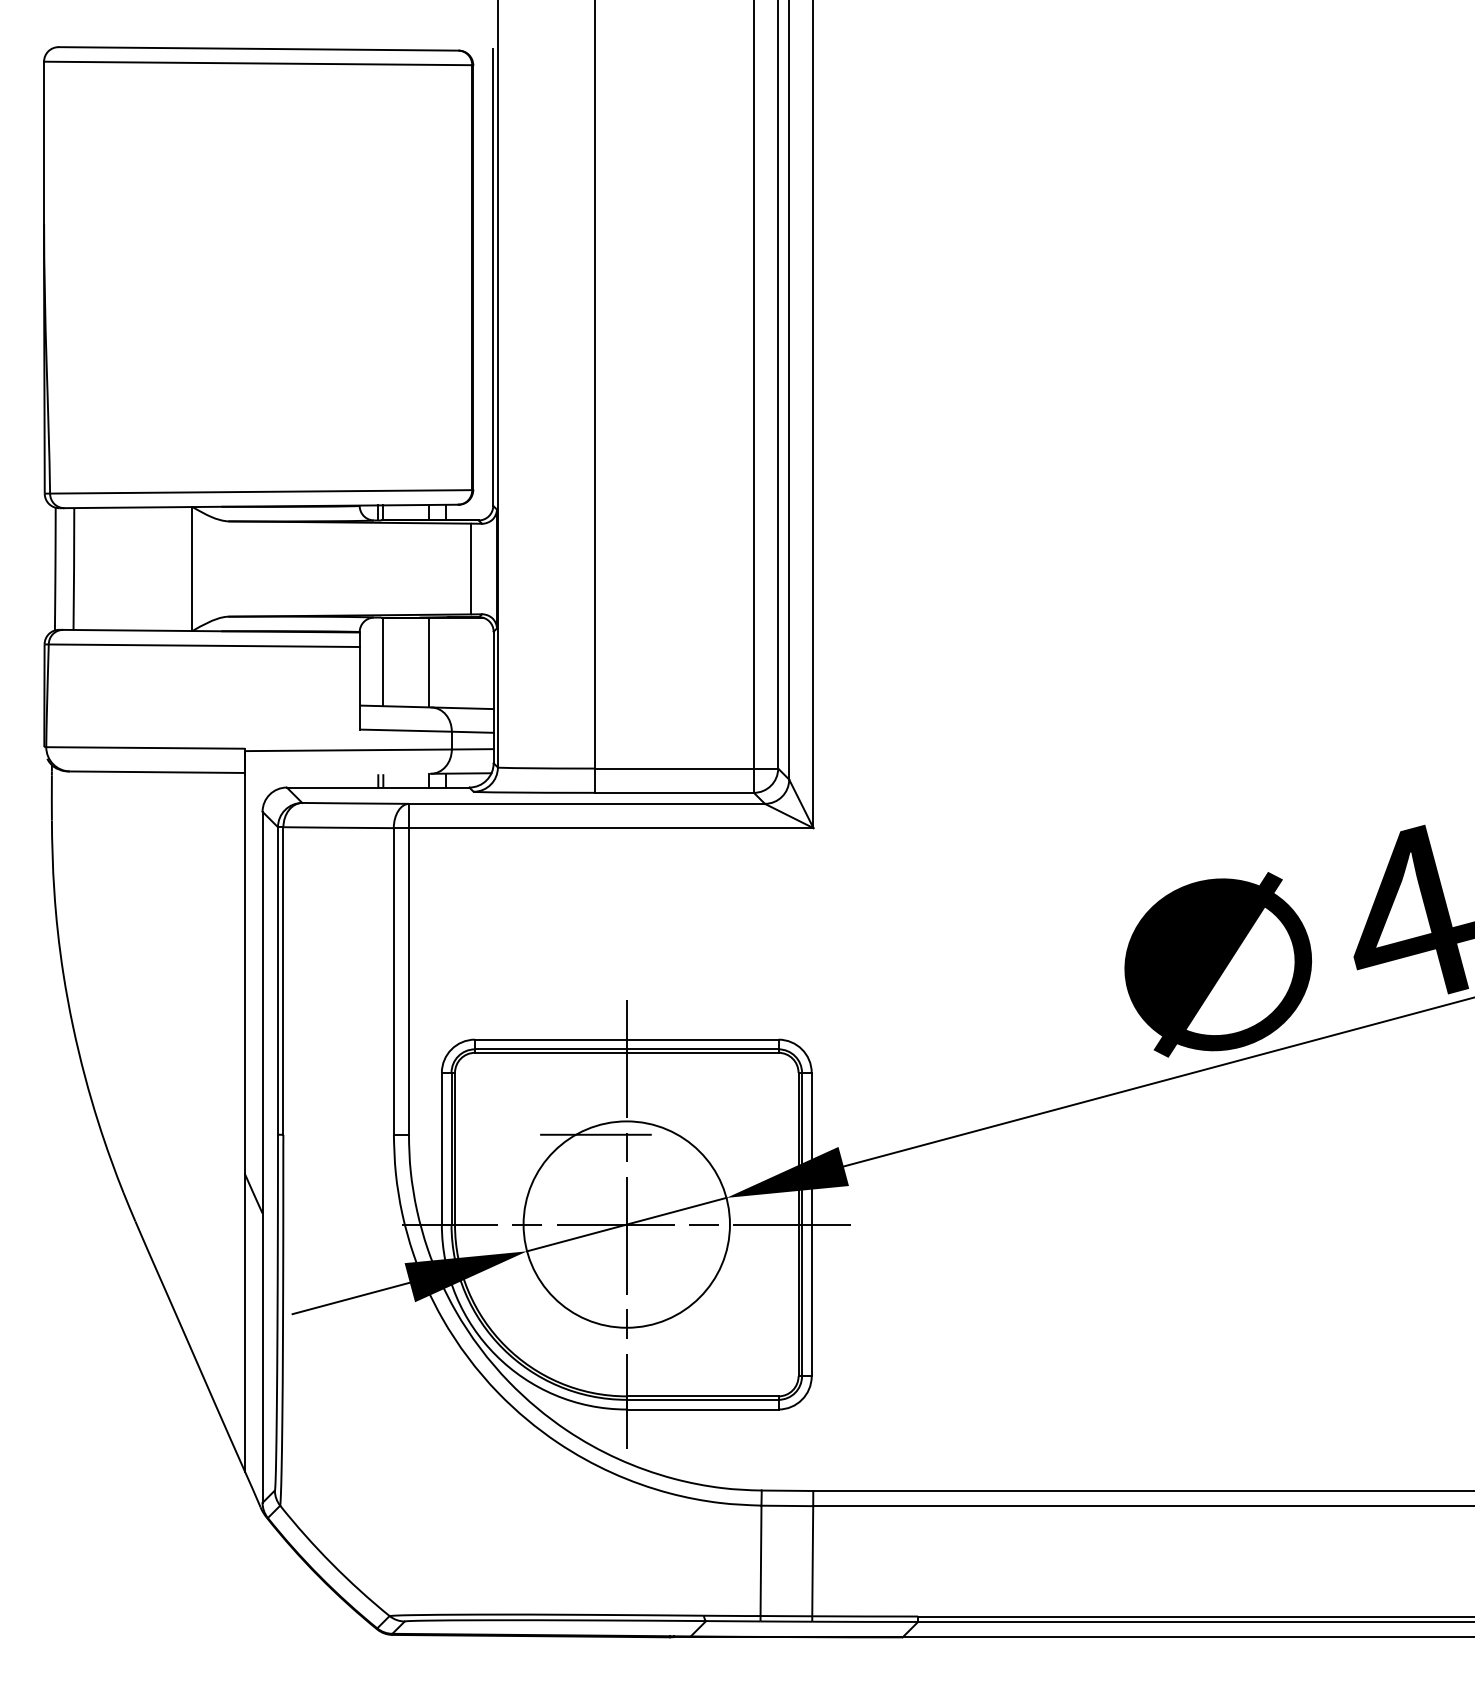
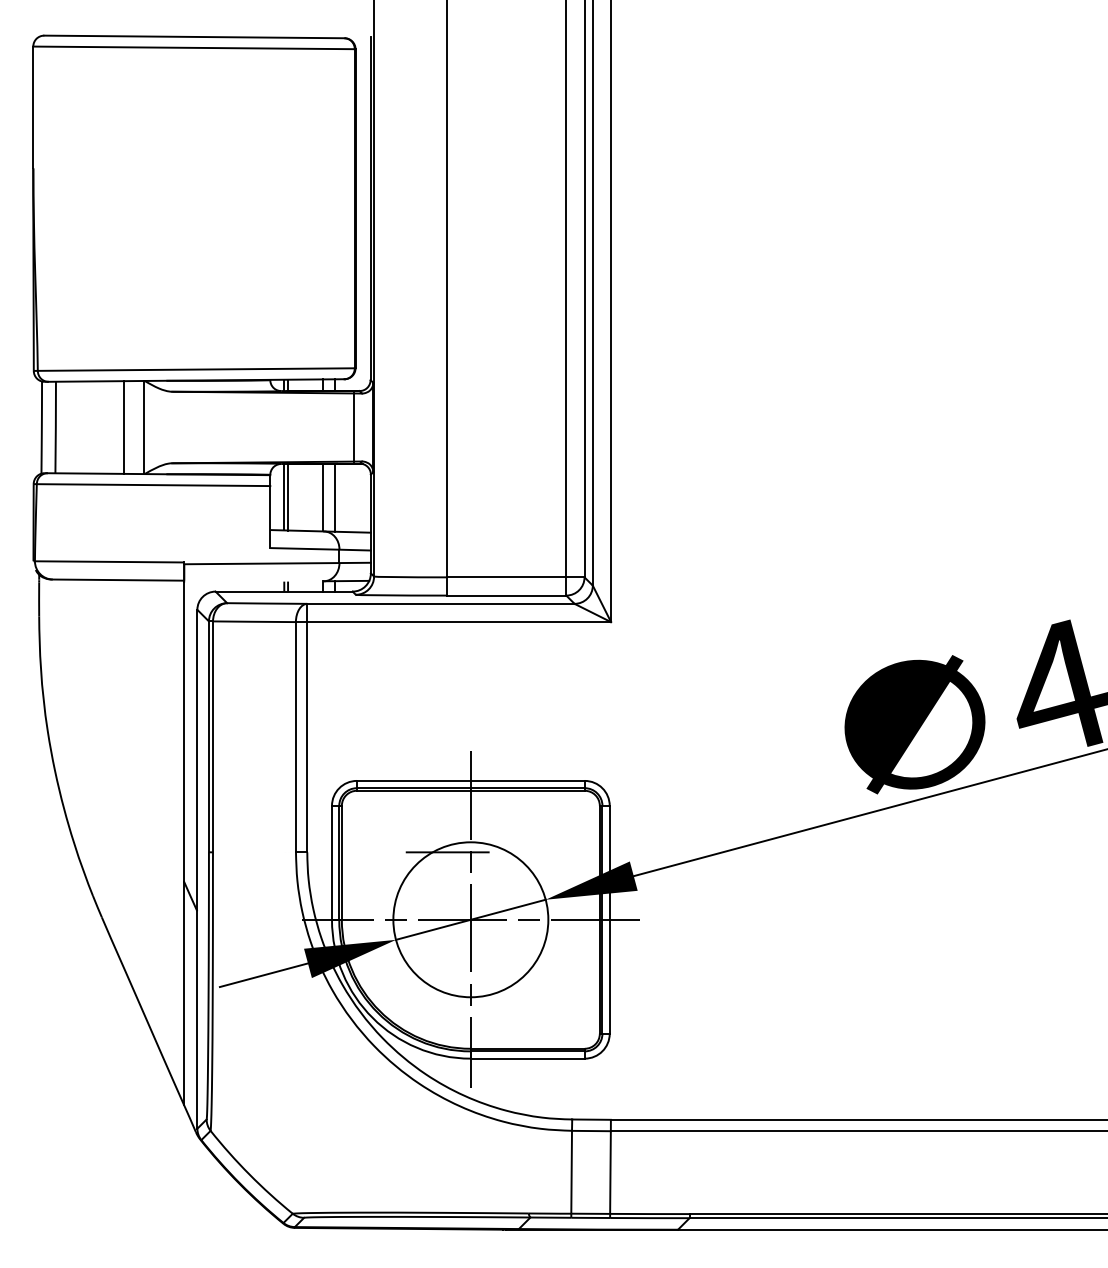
line: (165, 568) -> (124, 427), added
line: (378, 661) -> (284, 496), added
line: (445, 662) -> (334, 497), added

